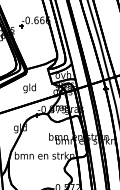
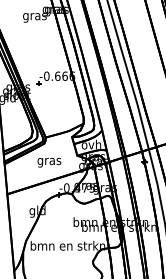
text: (29, 88) -> (49, 161), gld -> gras

